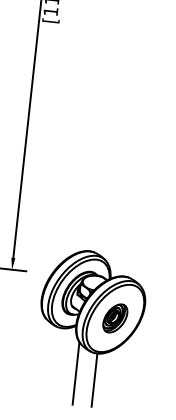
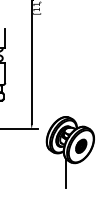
line: (93, 380) -> (74, 175), removed

